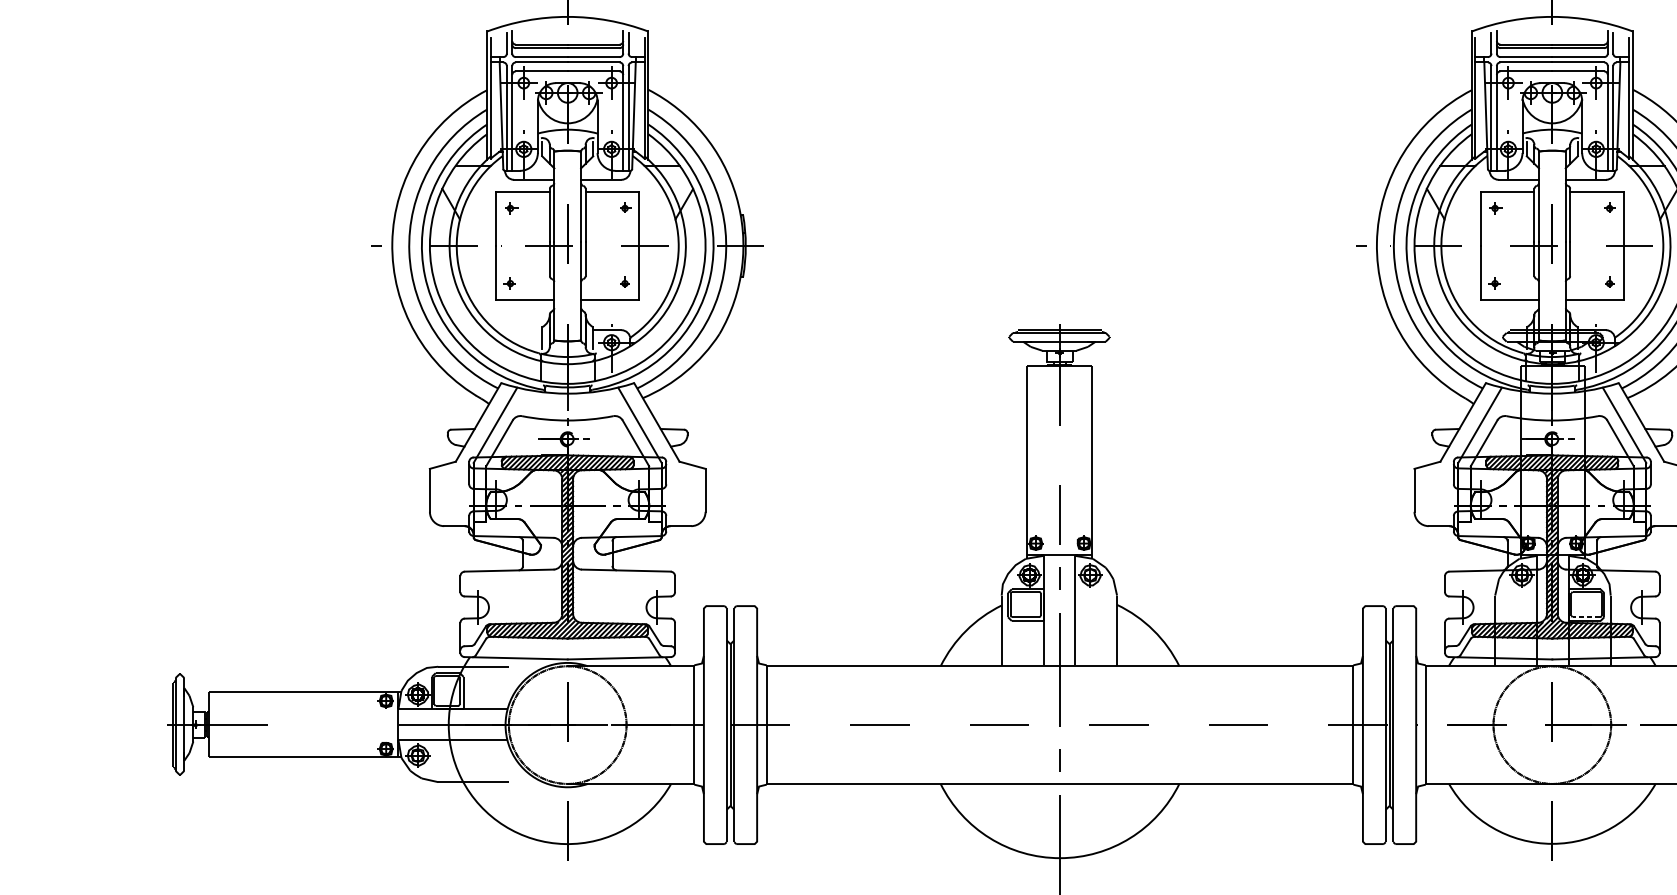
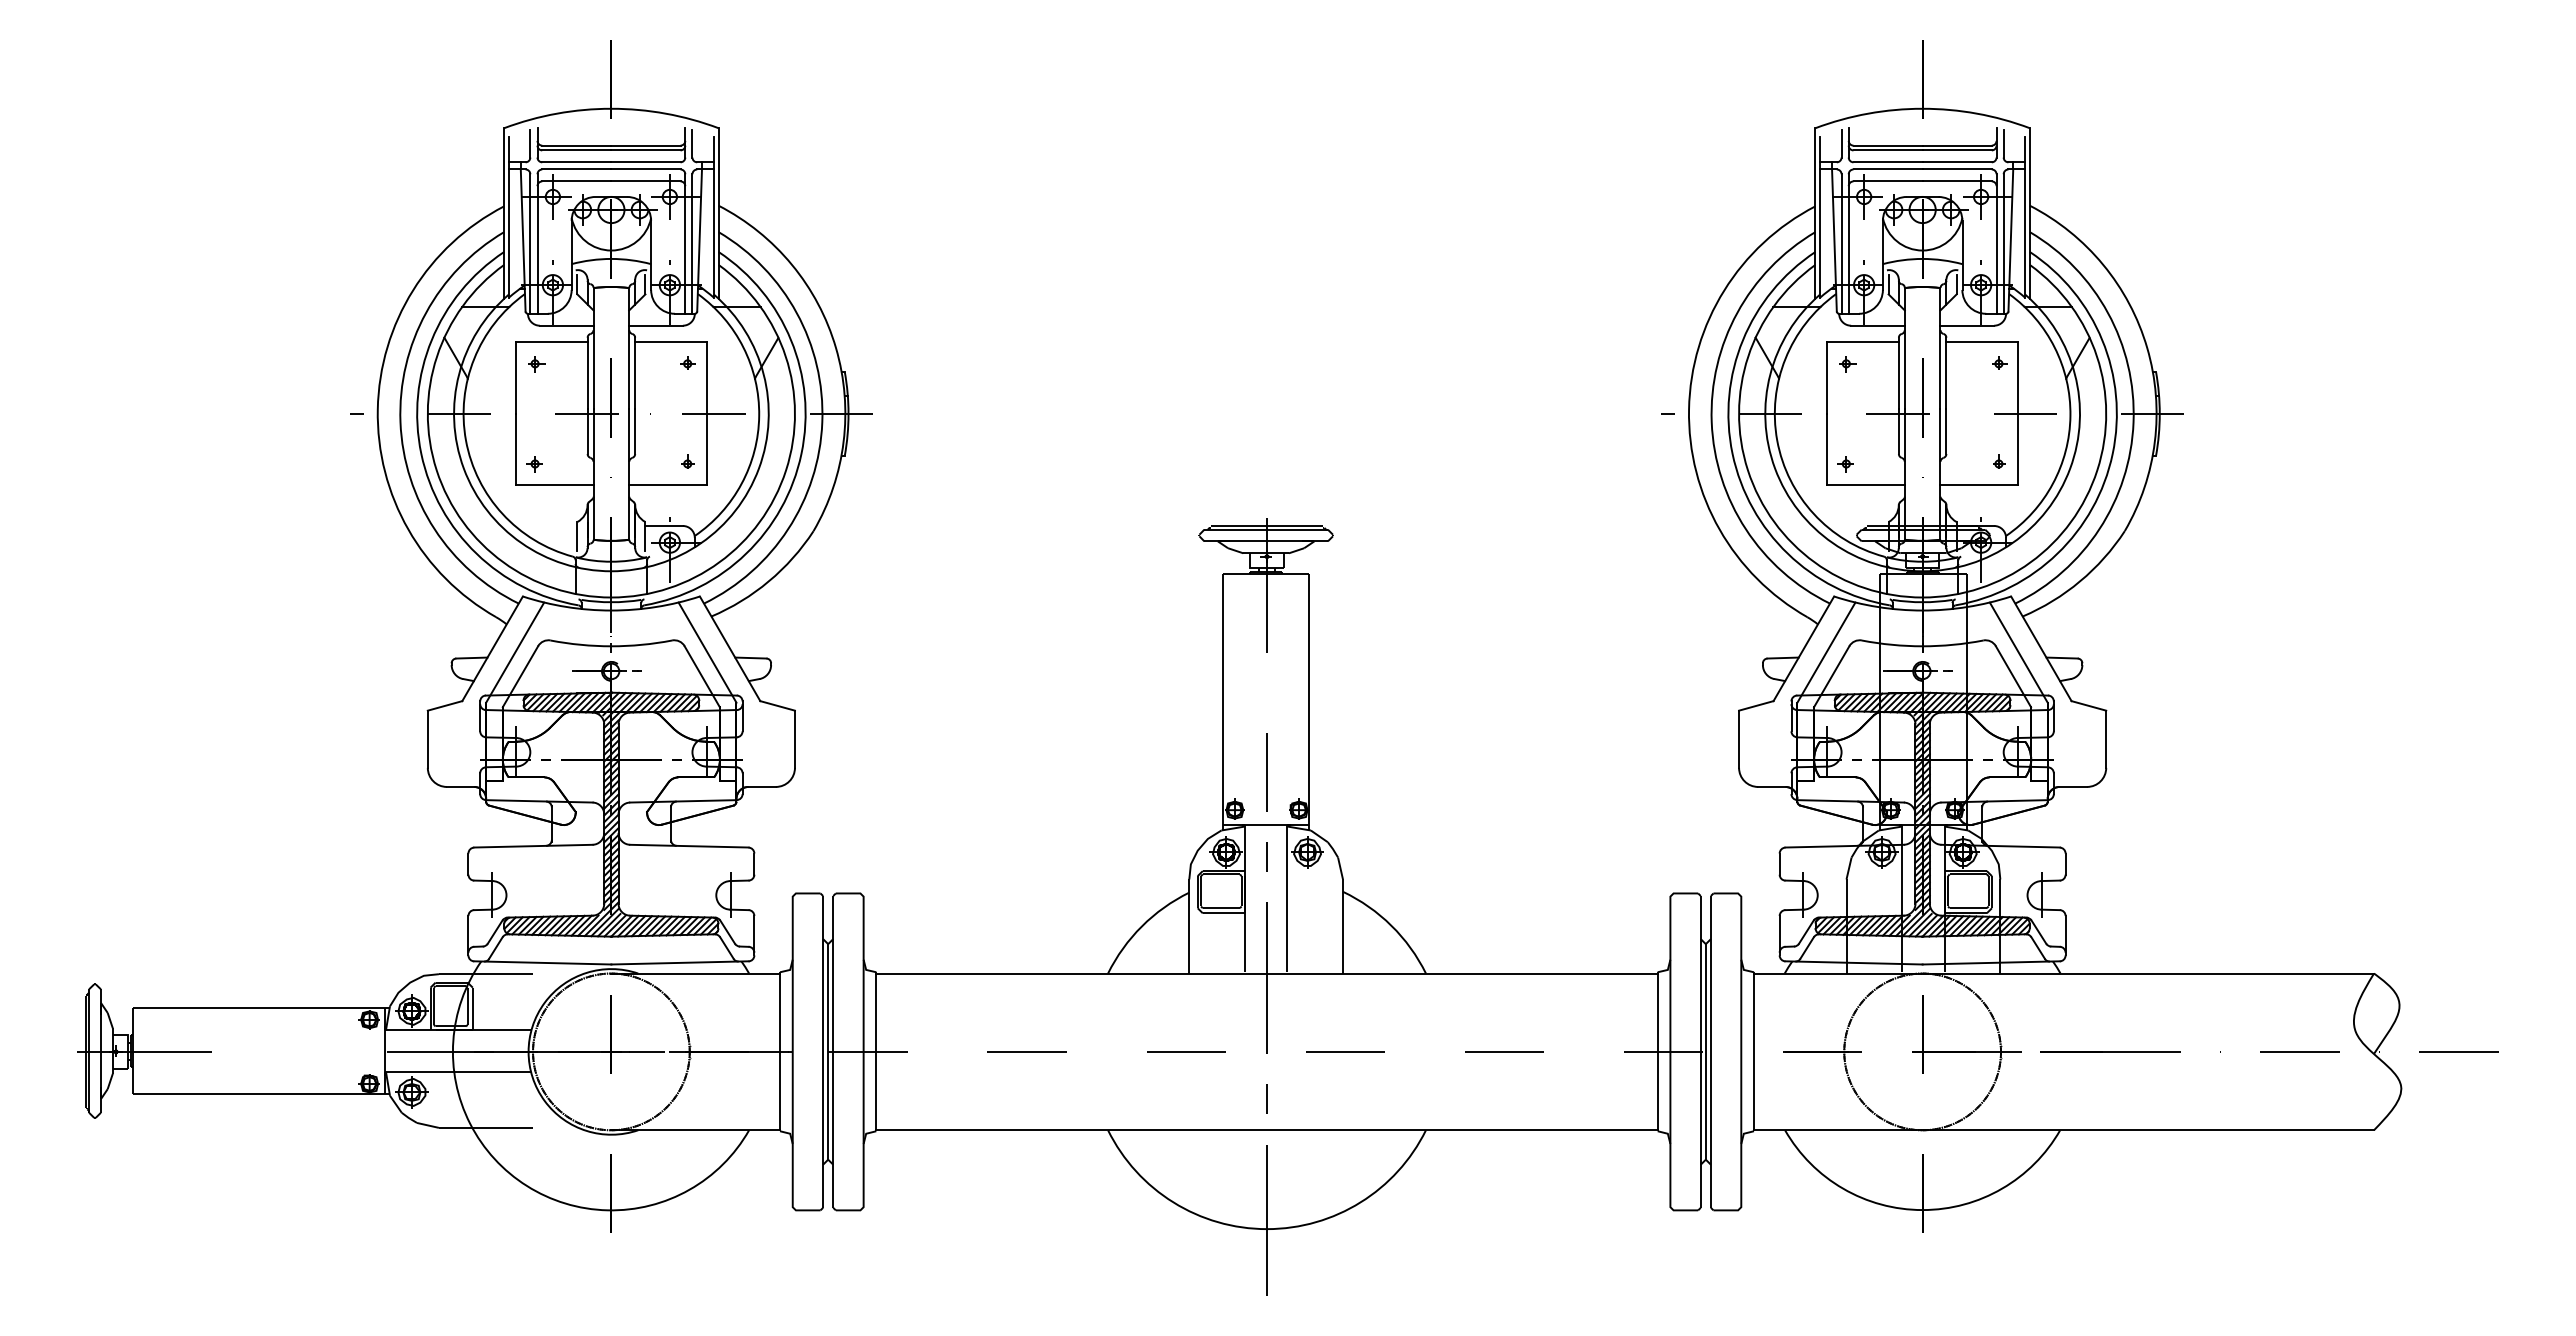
line: (1586, 617) -> (1968, 908), dashed -> solid

